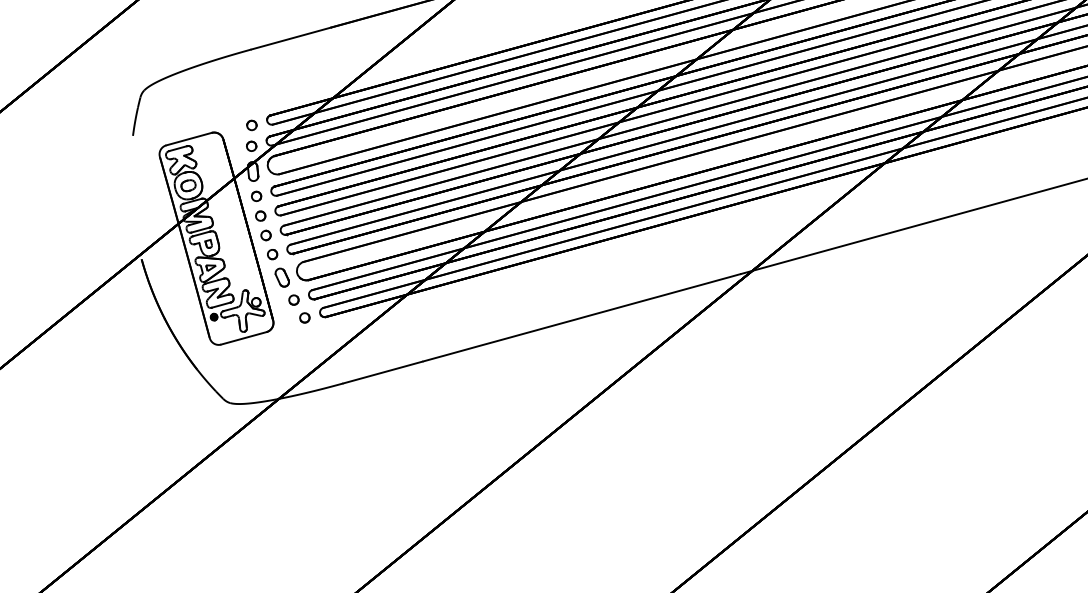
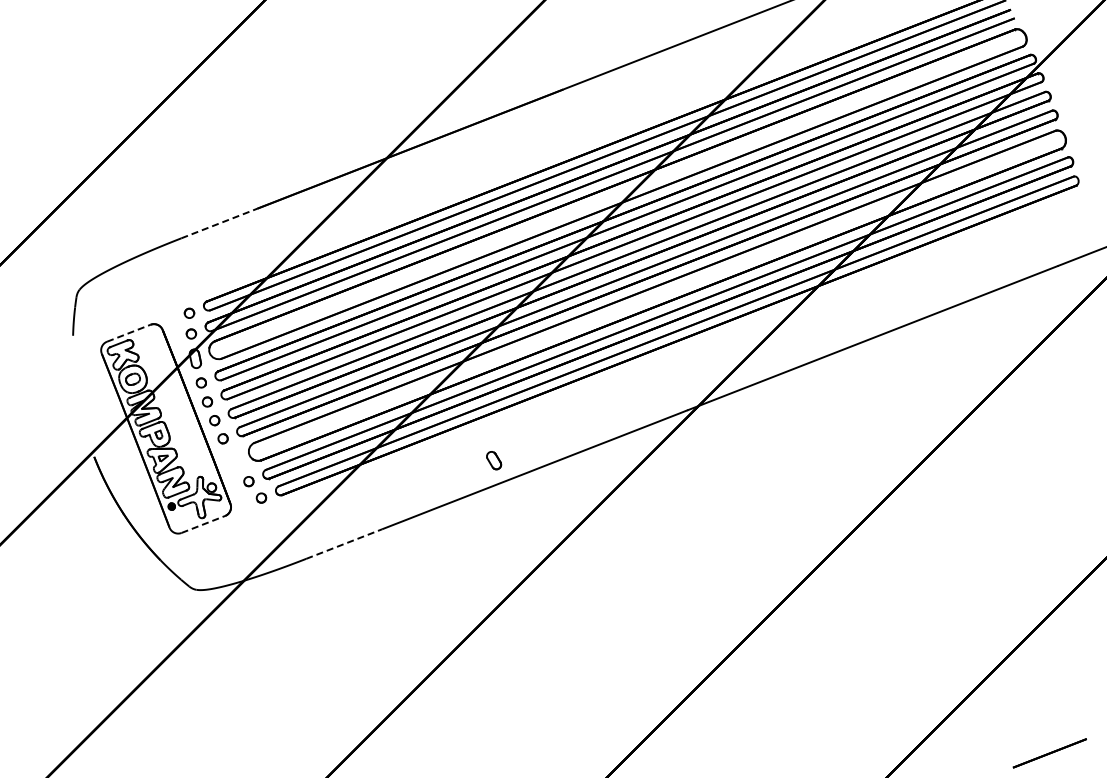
line: (291, 38) -> (219, 223), solid -> dashed
line: (189, 139) -> (129, 333), solid -> dashed
part: (282, 277) -> (494, 460), moved
line: (244, 338) -> (203, 524), solid -> dashed
line: (383, 372) -> (344, 544), solid -> dashed

